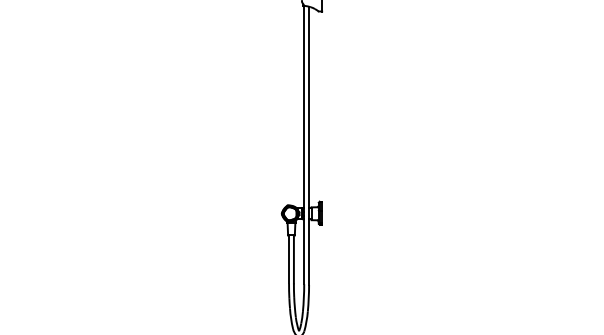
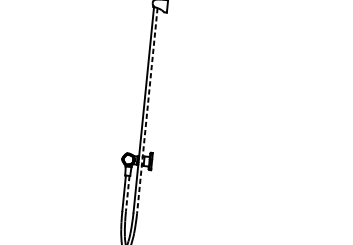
line: (309, 146) -> (147, 111), solid -> dashed
line: (293, 259) -> (127, 193), solid -> dashed

